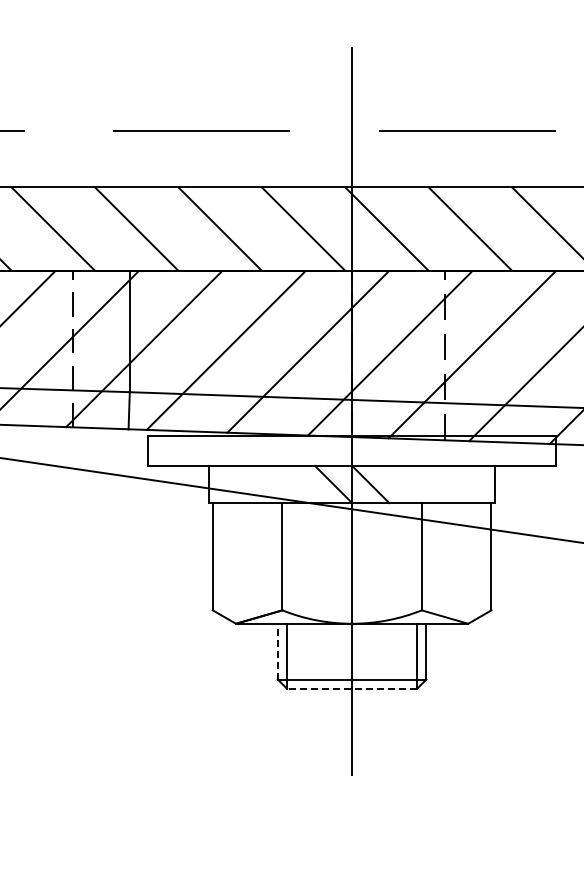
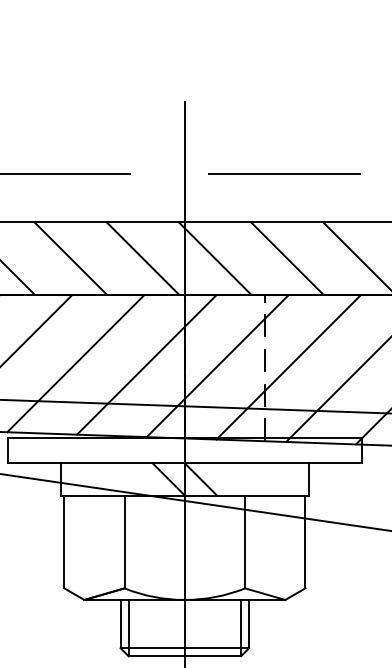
line: (277, 651) -> (120, 623), dashed -> solid
line: (351, 688) -> (184, 655), dashed -> solid

